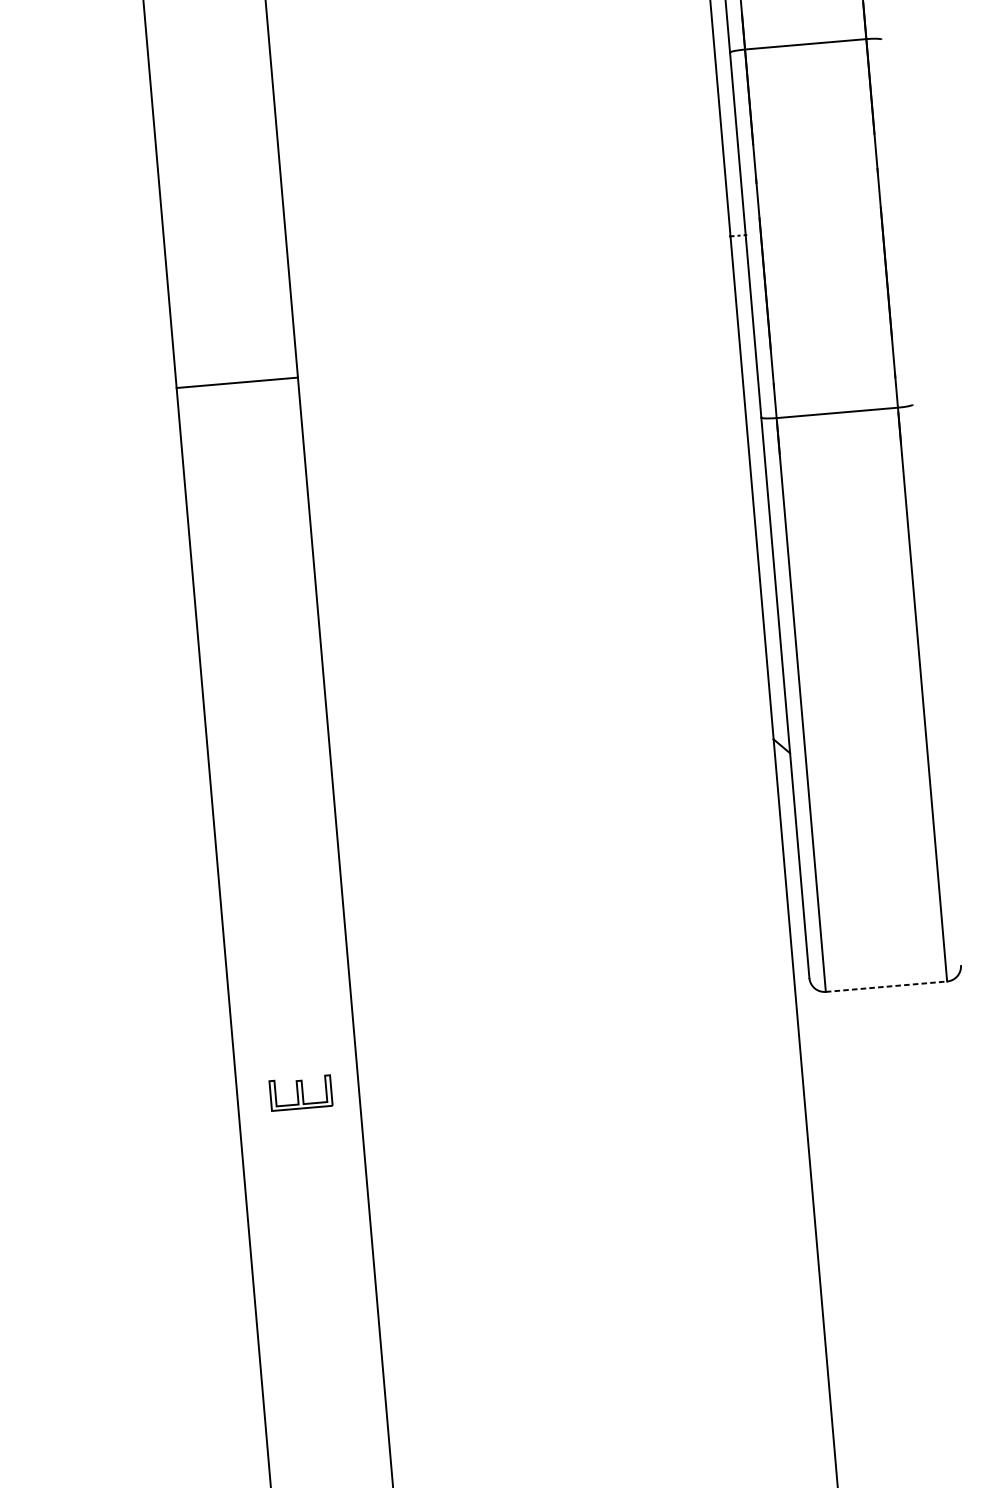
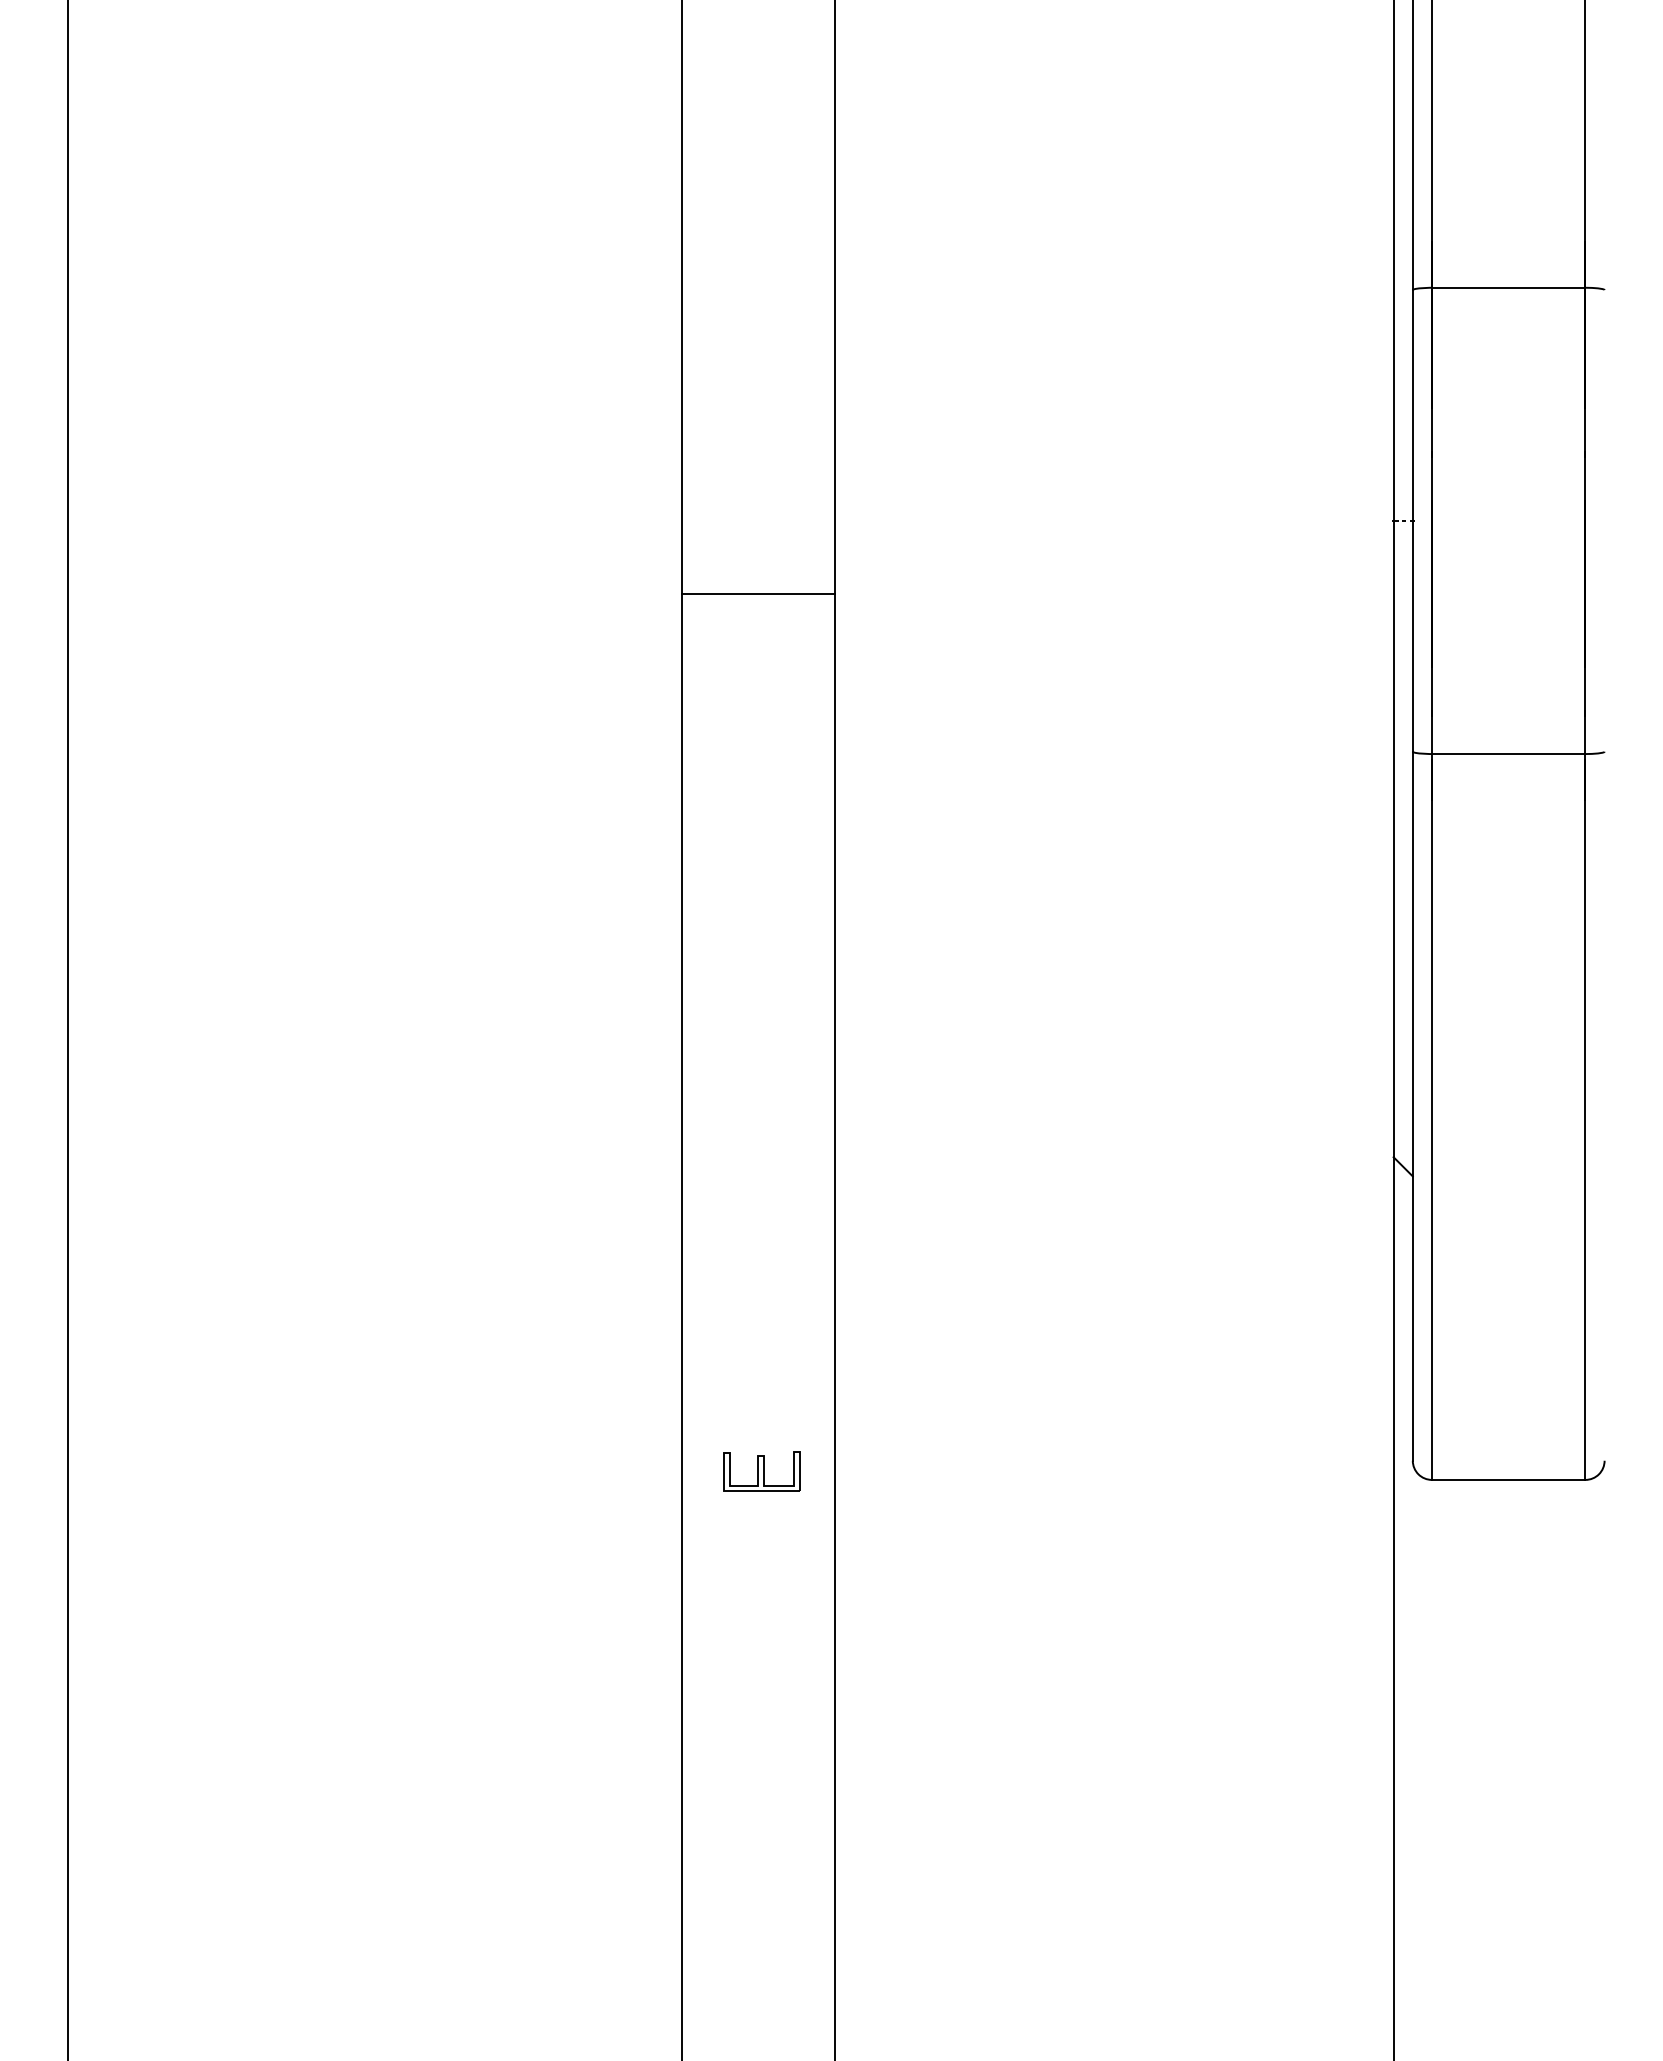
line: (237, 382) -> (758, 593), moved
line: (886, 986) -> (1508, 1479), dashed -> solid
part: (300, 1093) -> (761, 1471), moved

